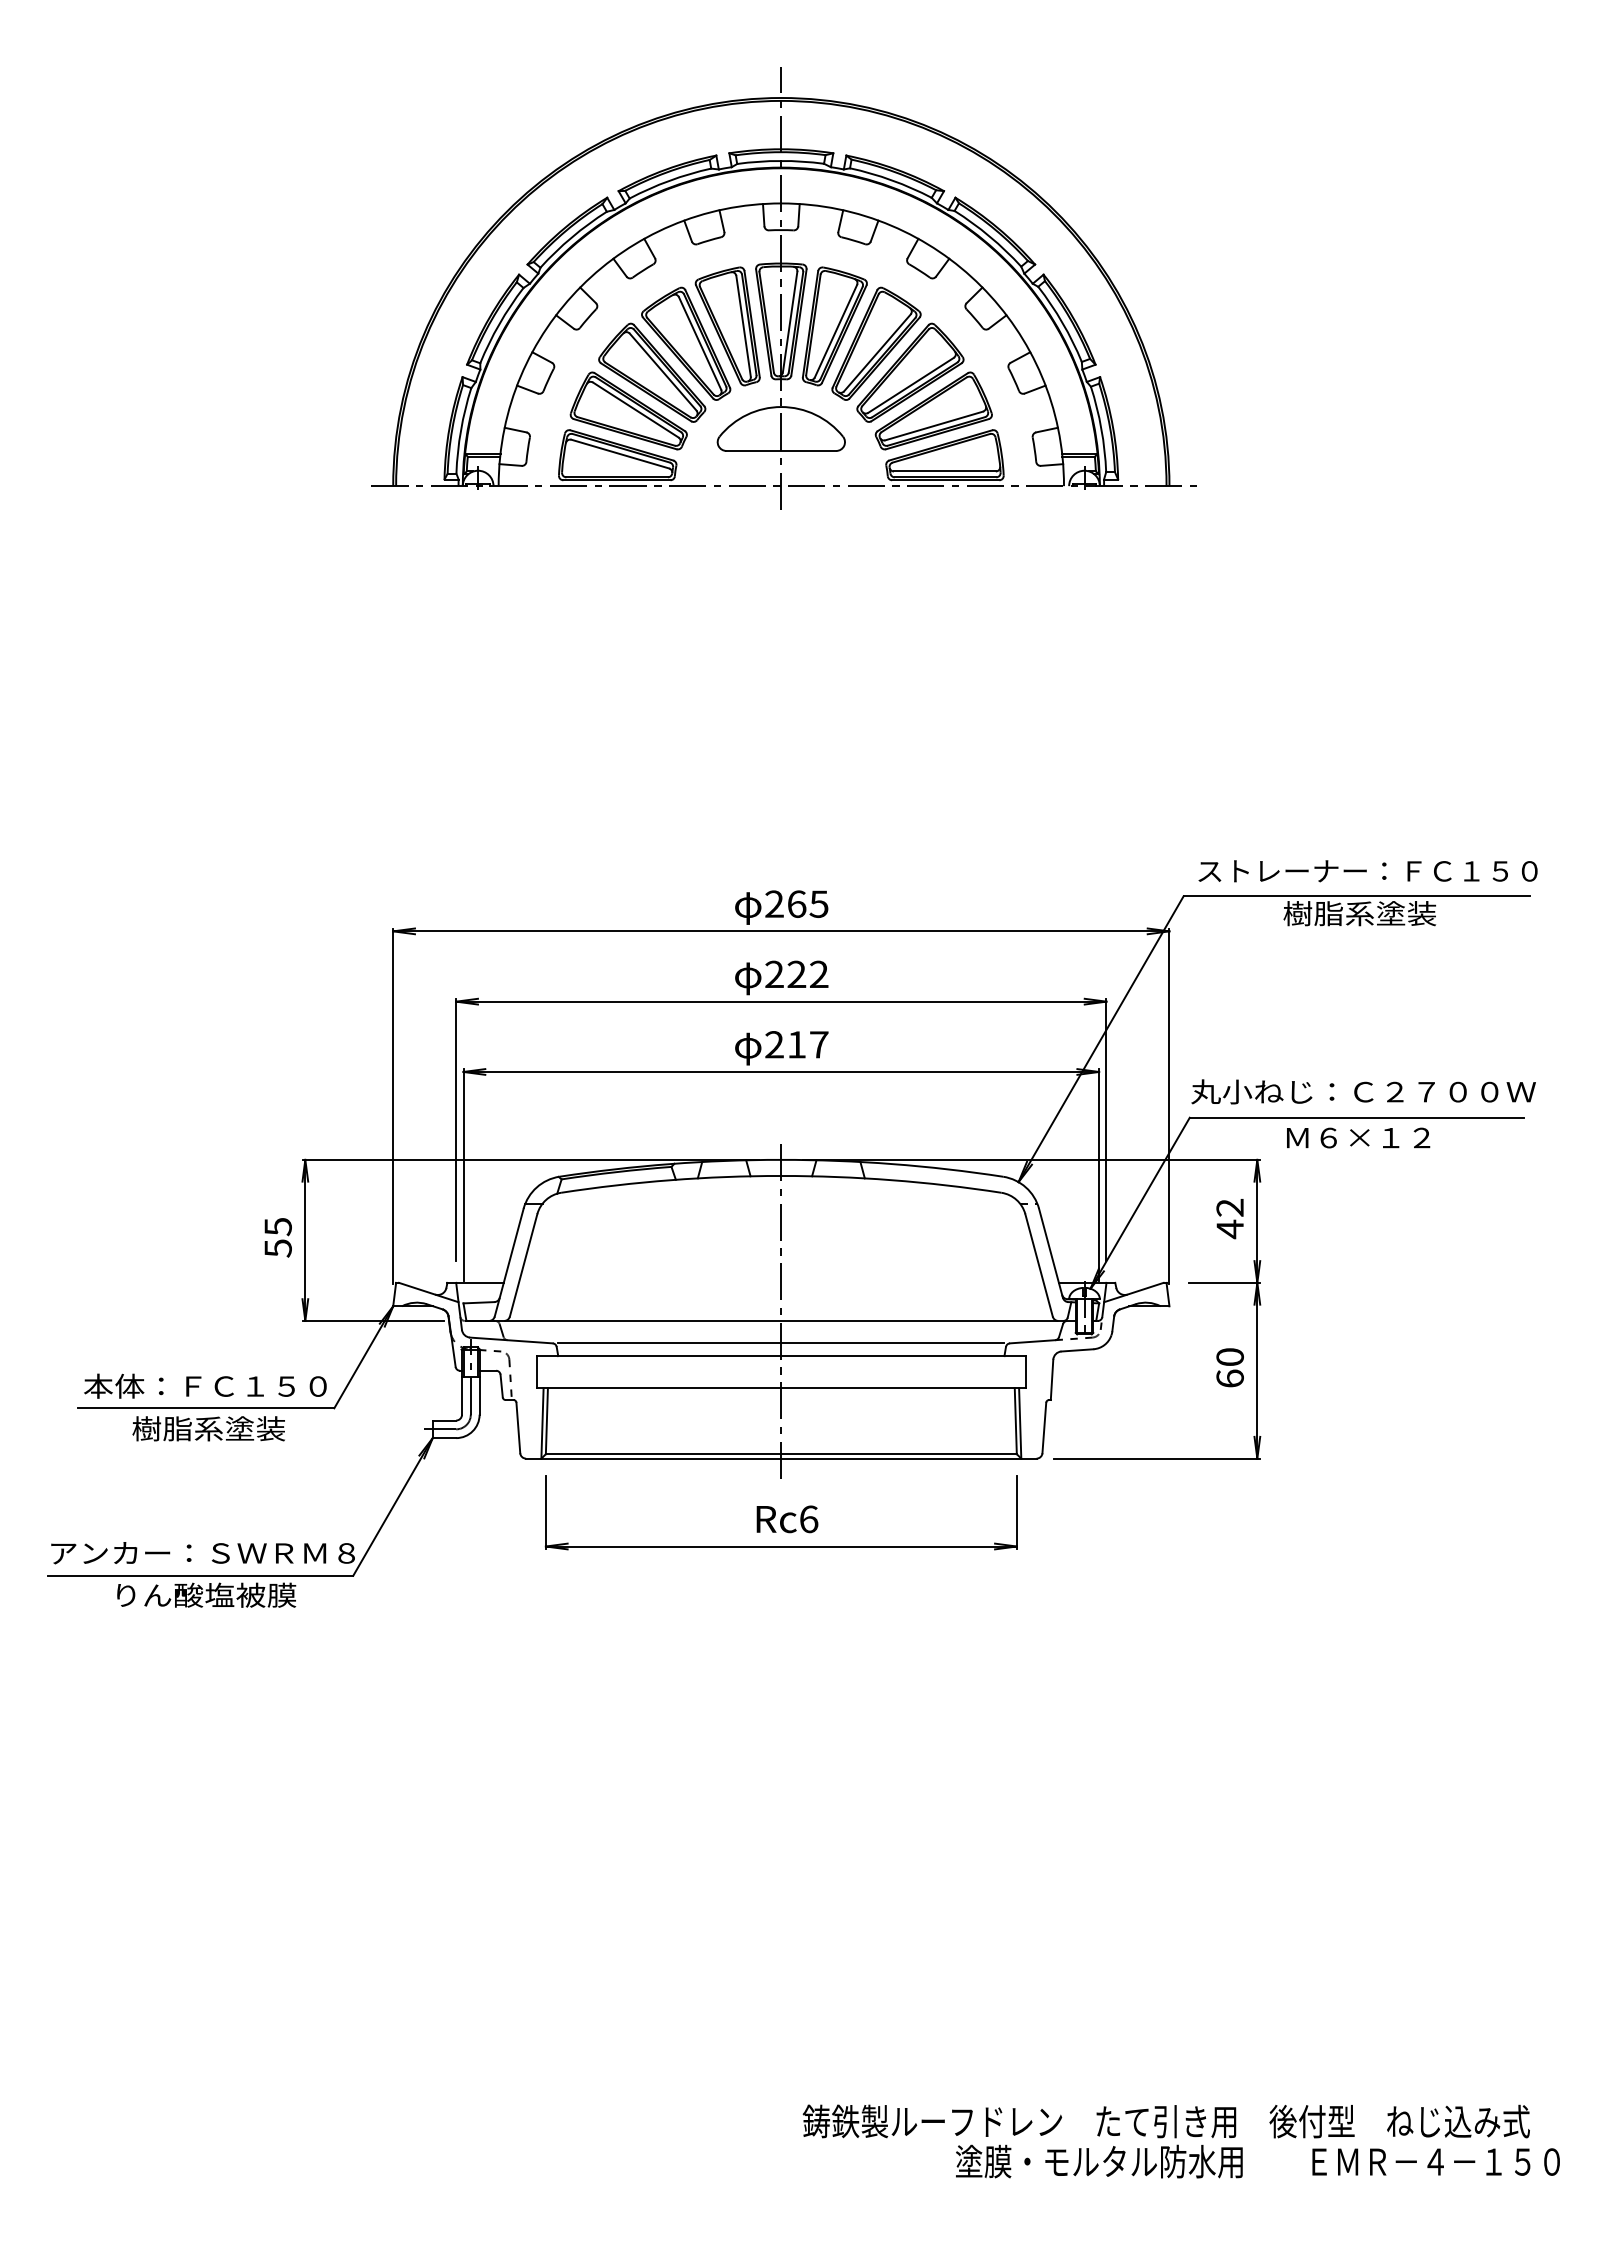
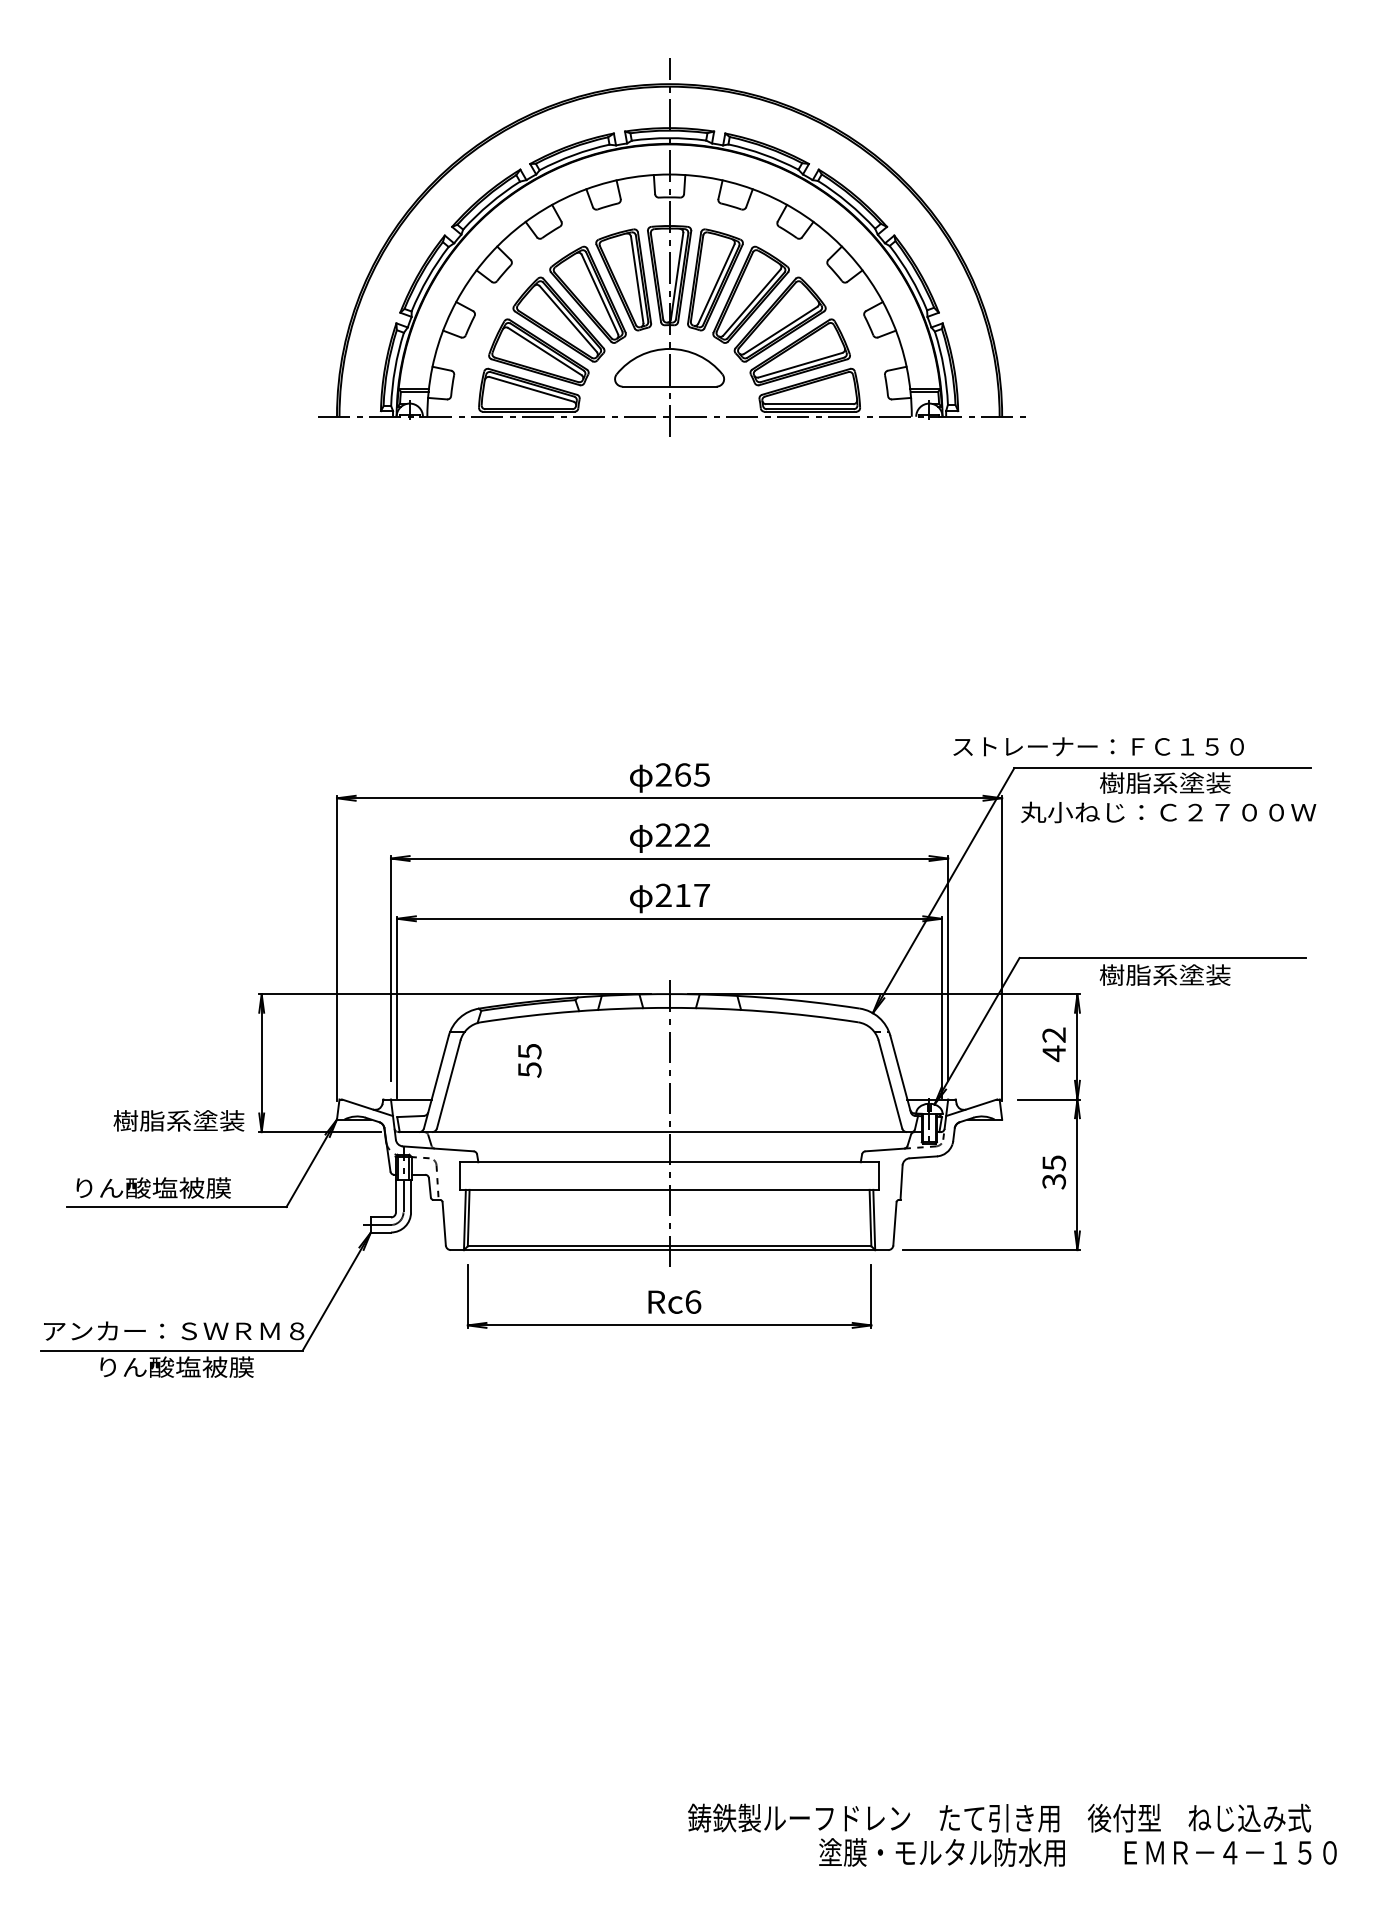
text: (1367, 871) -> (1098, 746), moved
text: (1363, 1091) -> (1168, 812), moved
text: (1359, 1137) -> (1165, 974), Ｍ６×１２ -> 樹脂系塗装
text: (277, 1237) -> (529, 1060), moved
line: (781, 1343) -> (669, 1151), removed
text: (1229, 1368) -> (1053, 1172), 60 -> 35
text: (205, 1385) -> (176, 1187), 本体：ＦＣ１５０ -> りん酸塩被膜
text: (208, 1428) -> (178, 1120), moved

